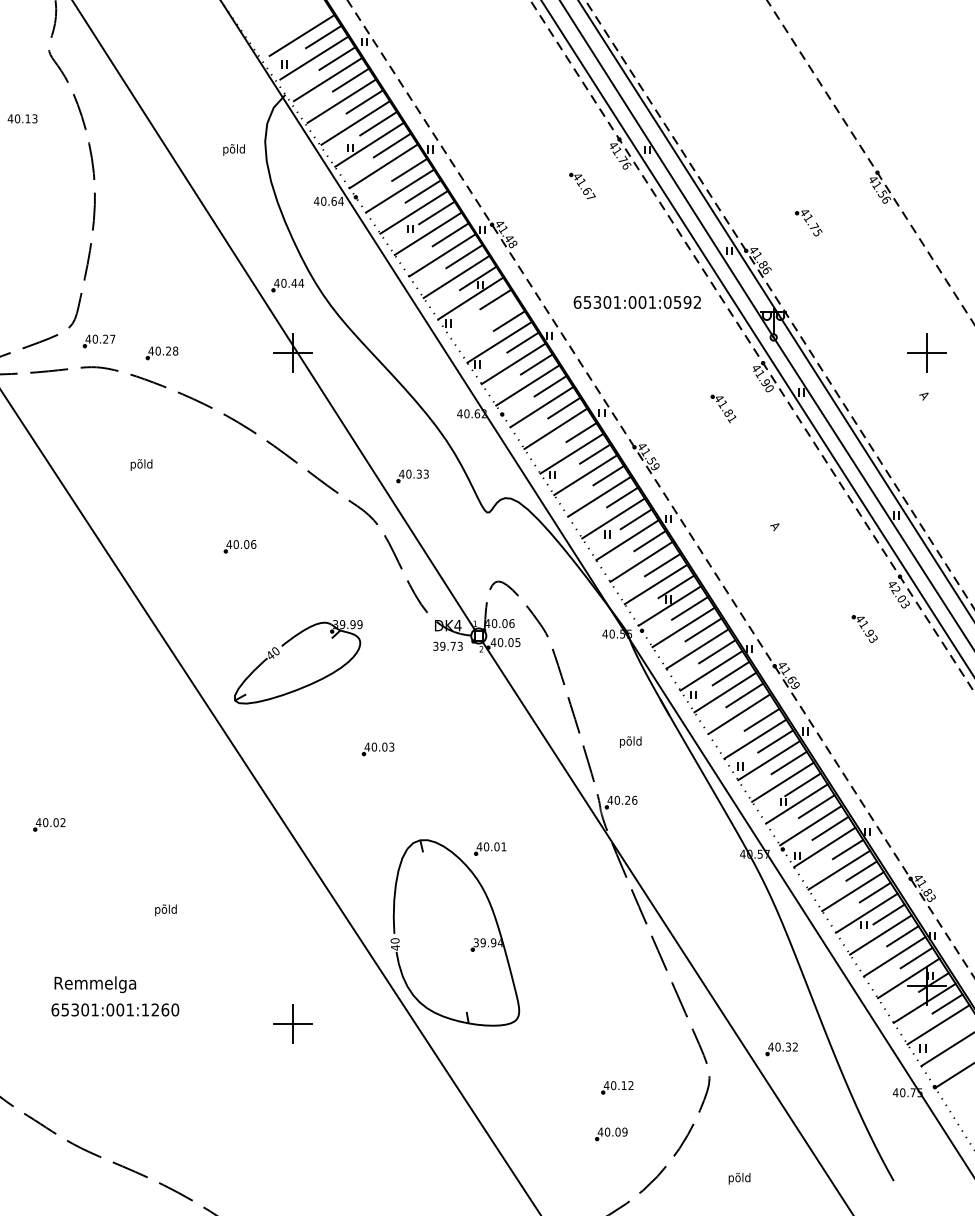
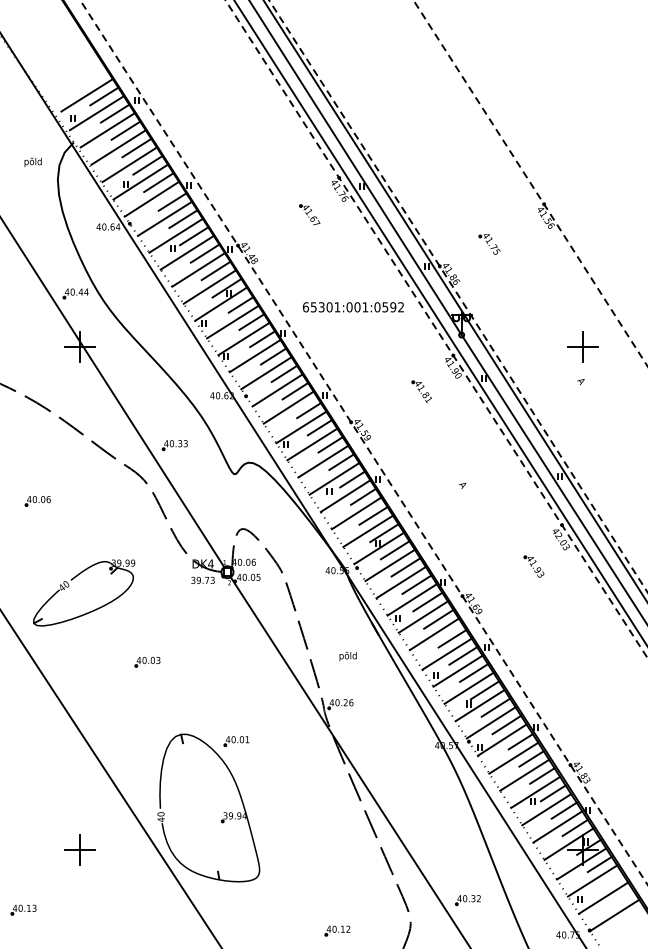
text: (233, 149) -> (32, 162), moved
line: (485, 320) -> (232, 321), added
part: (292, 1023) -> (79, 849), moved
part: (221, 1061) -> (23, 910), added

